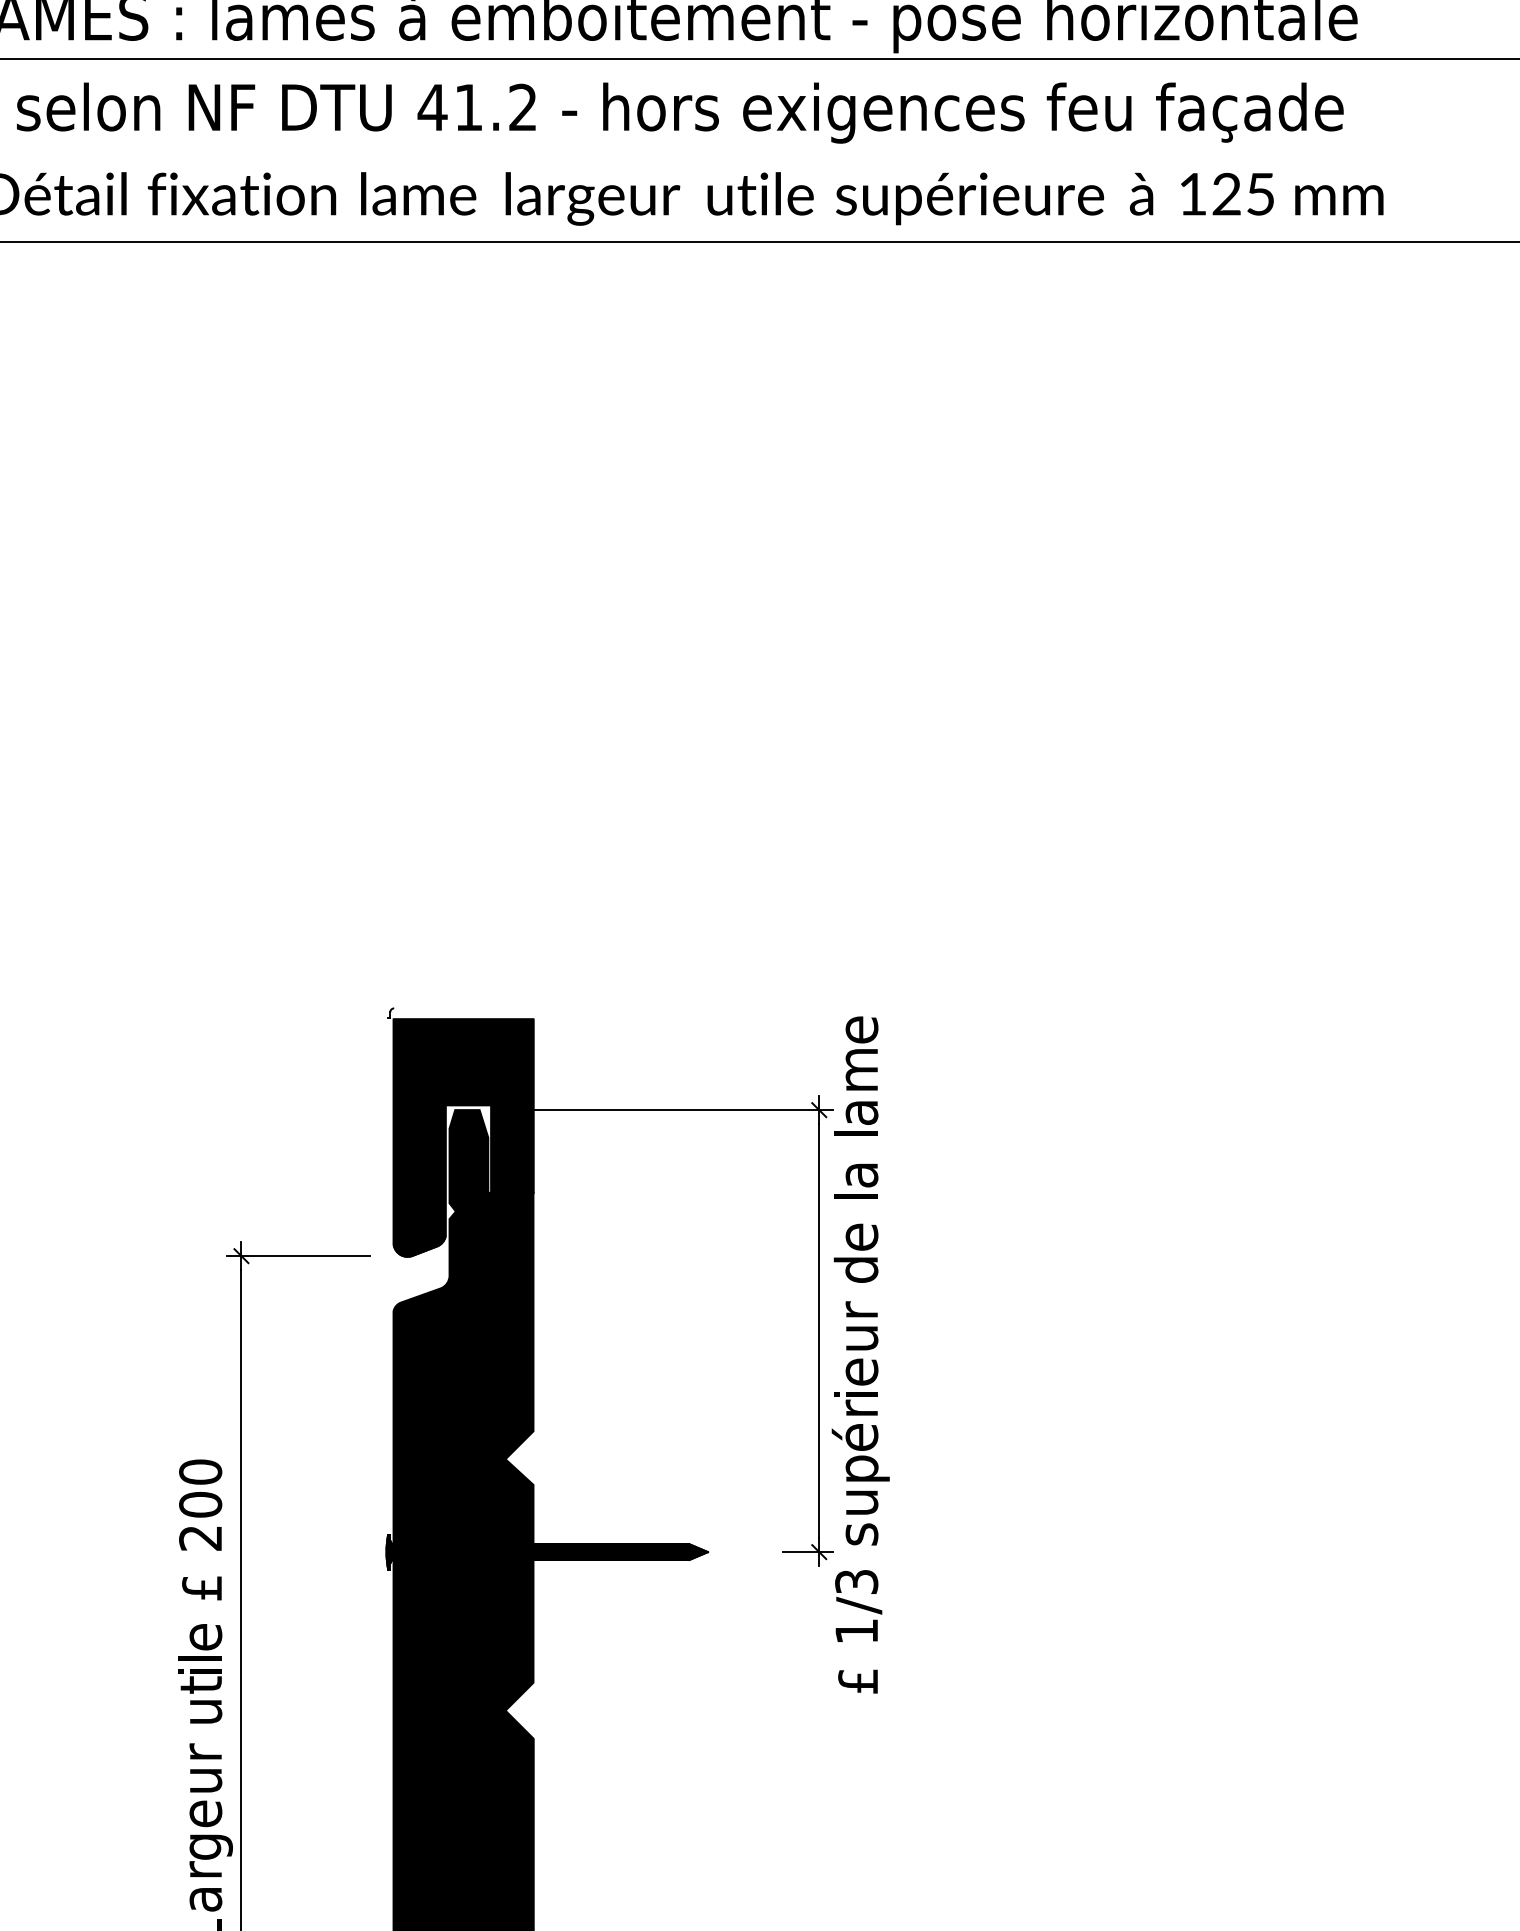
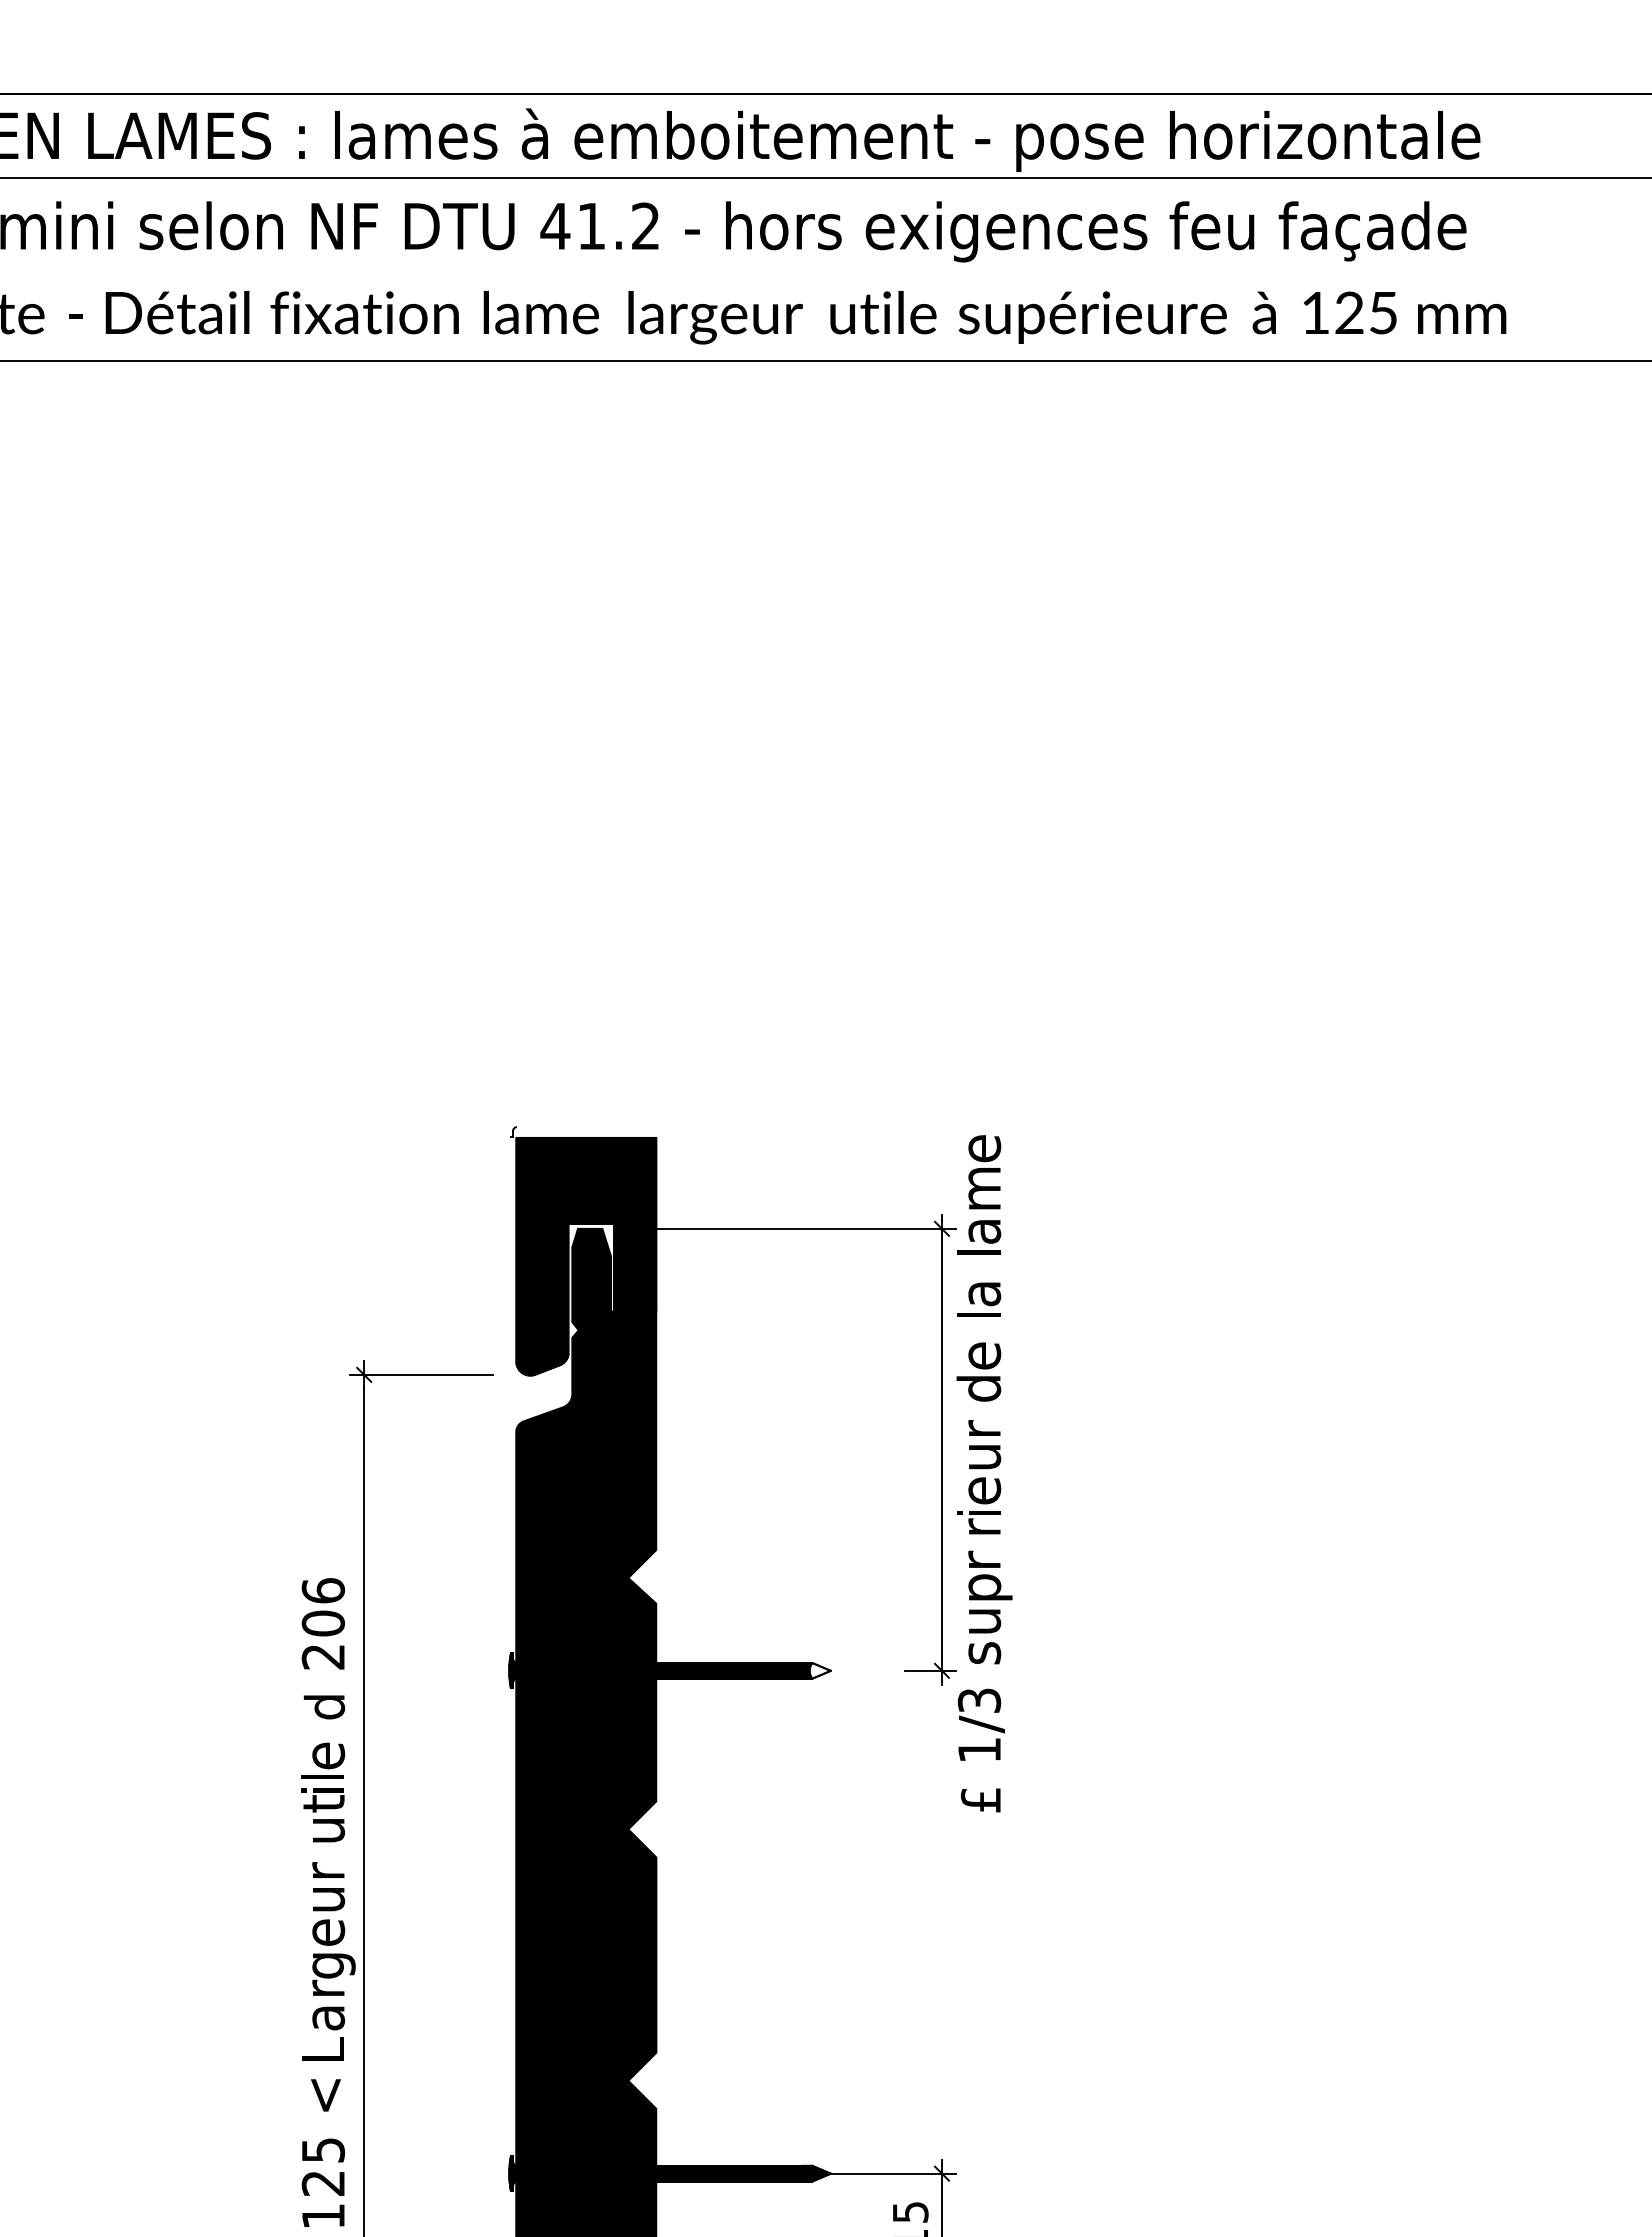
text: (854, 1436) -> (977, 1555), é -> r
text: (199, 1471) -> (322, 1590), 0 -> 6
fill: (696, 1551) -> (819, 1670), removed
text: (201, 1588) -> (324, 1707), £ -> d

